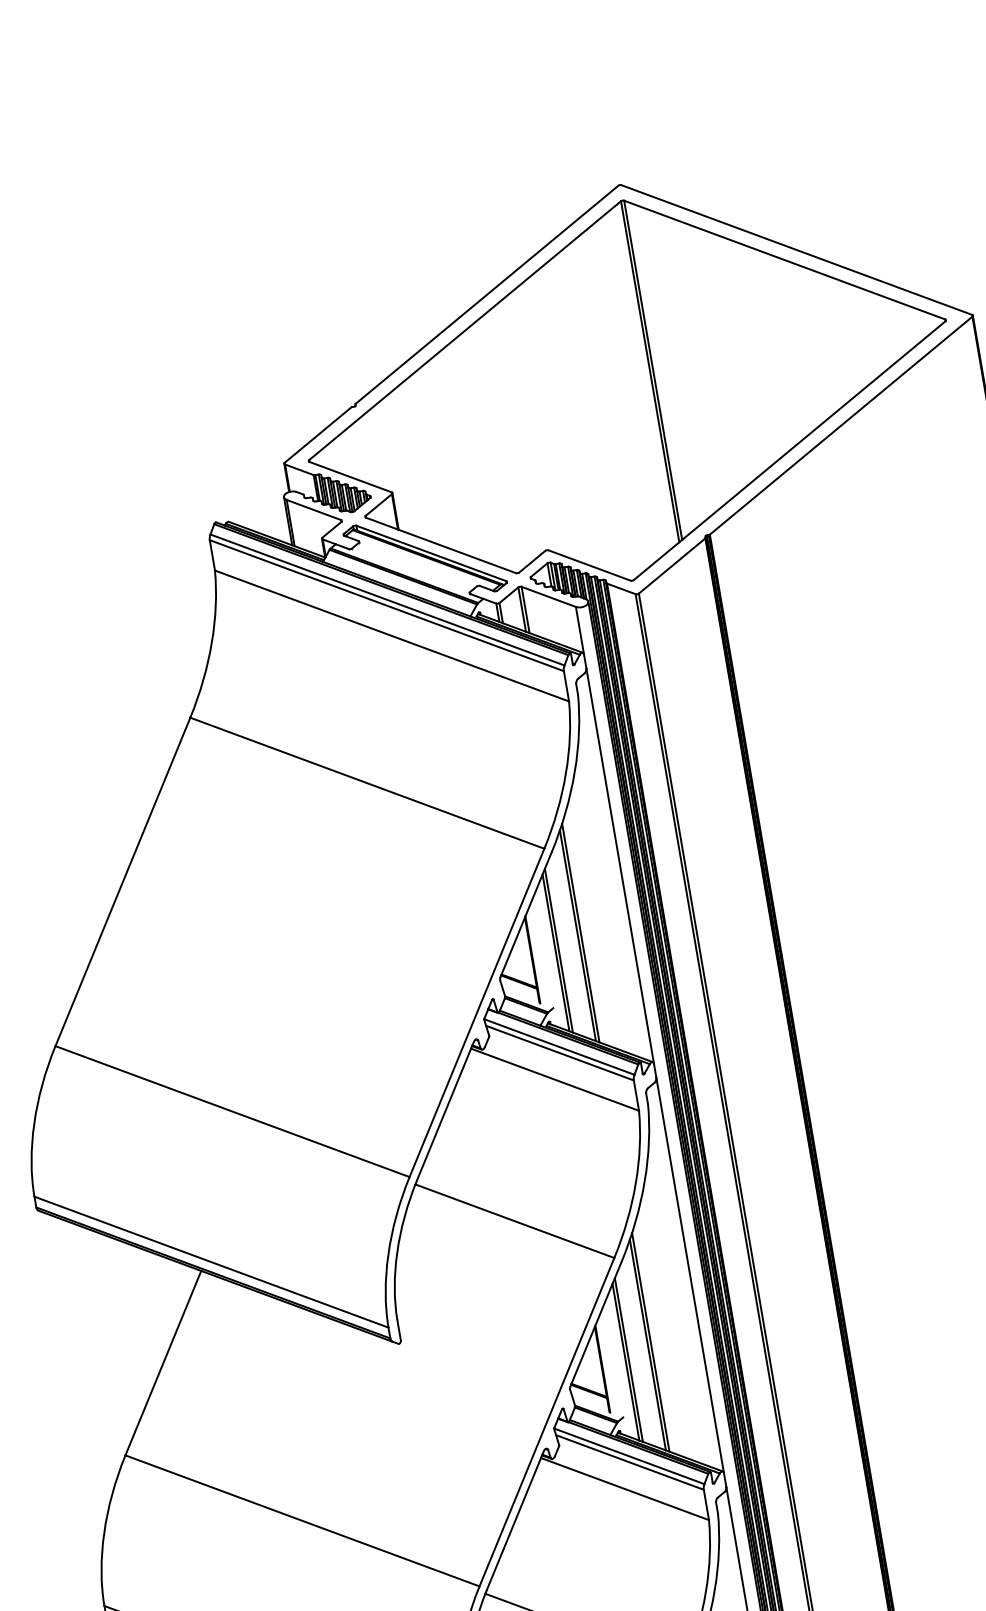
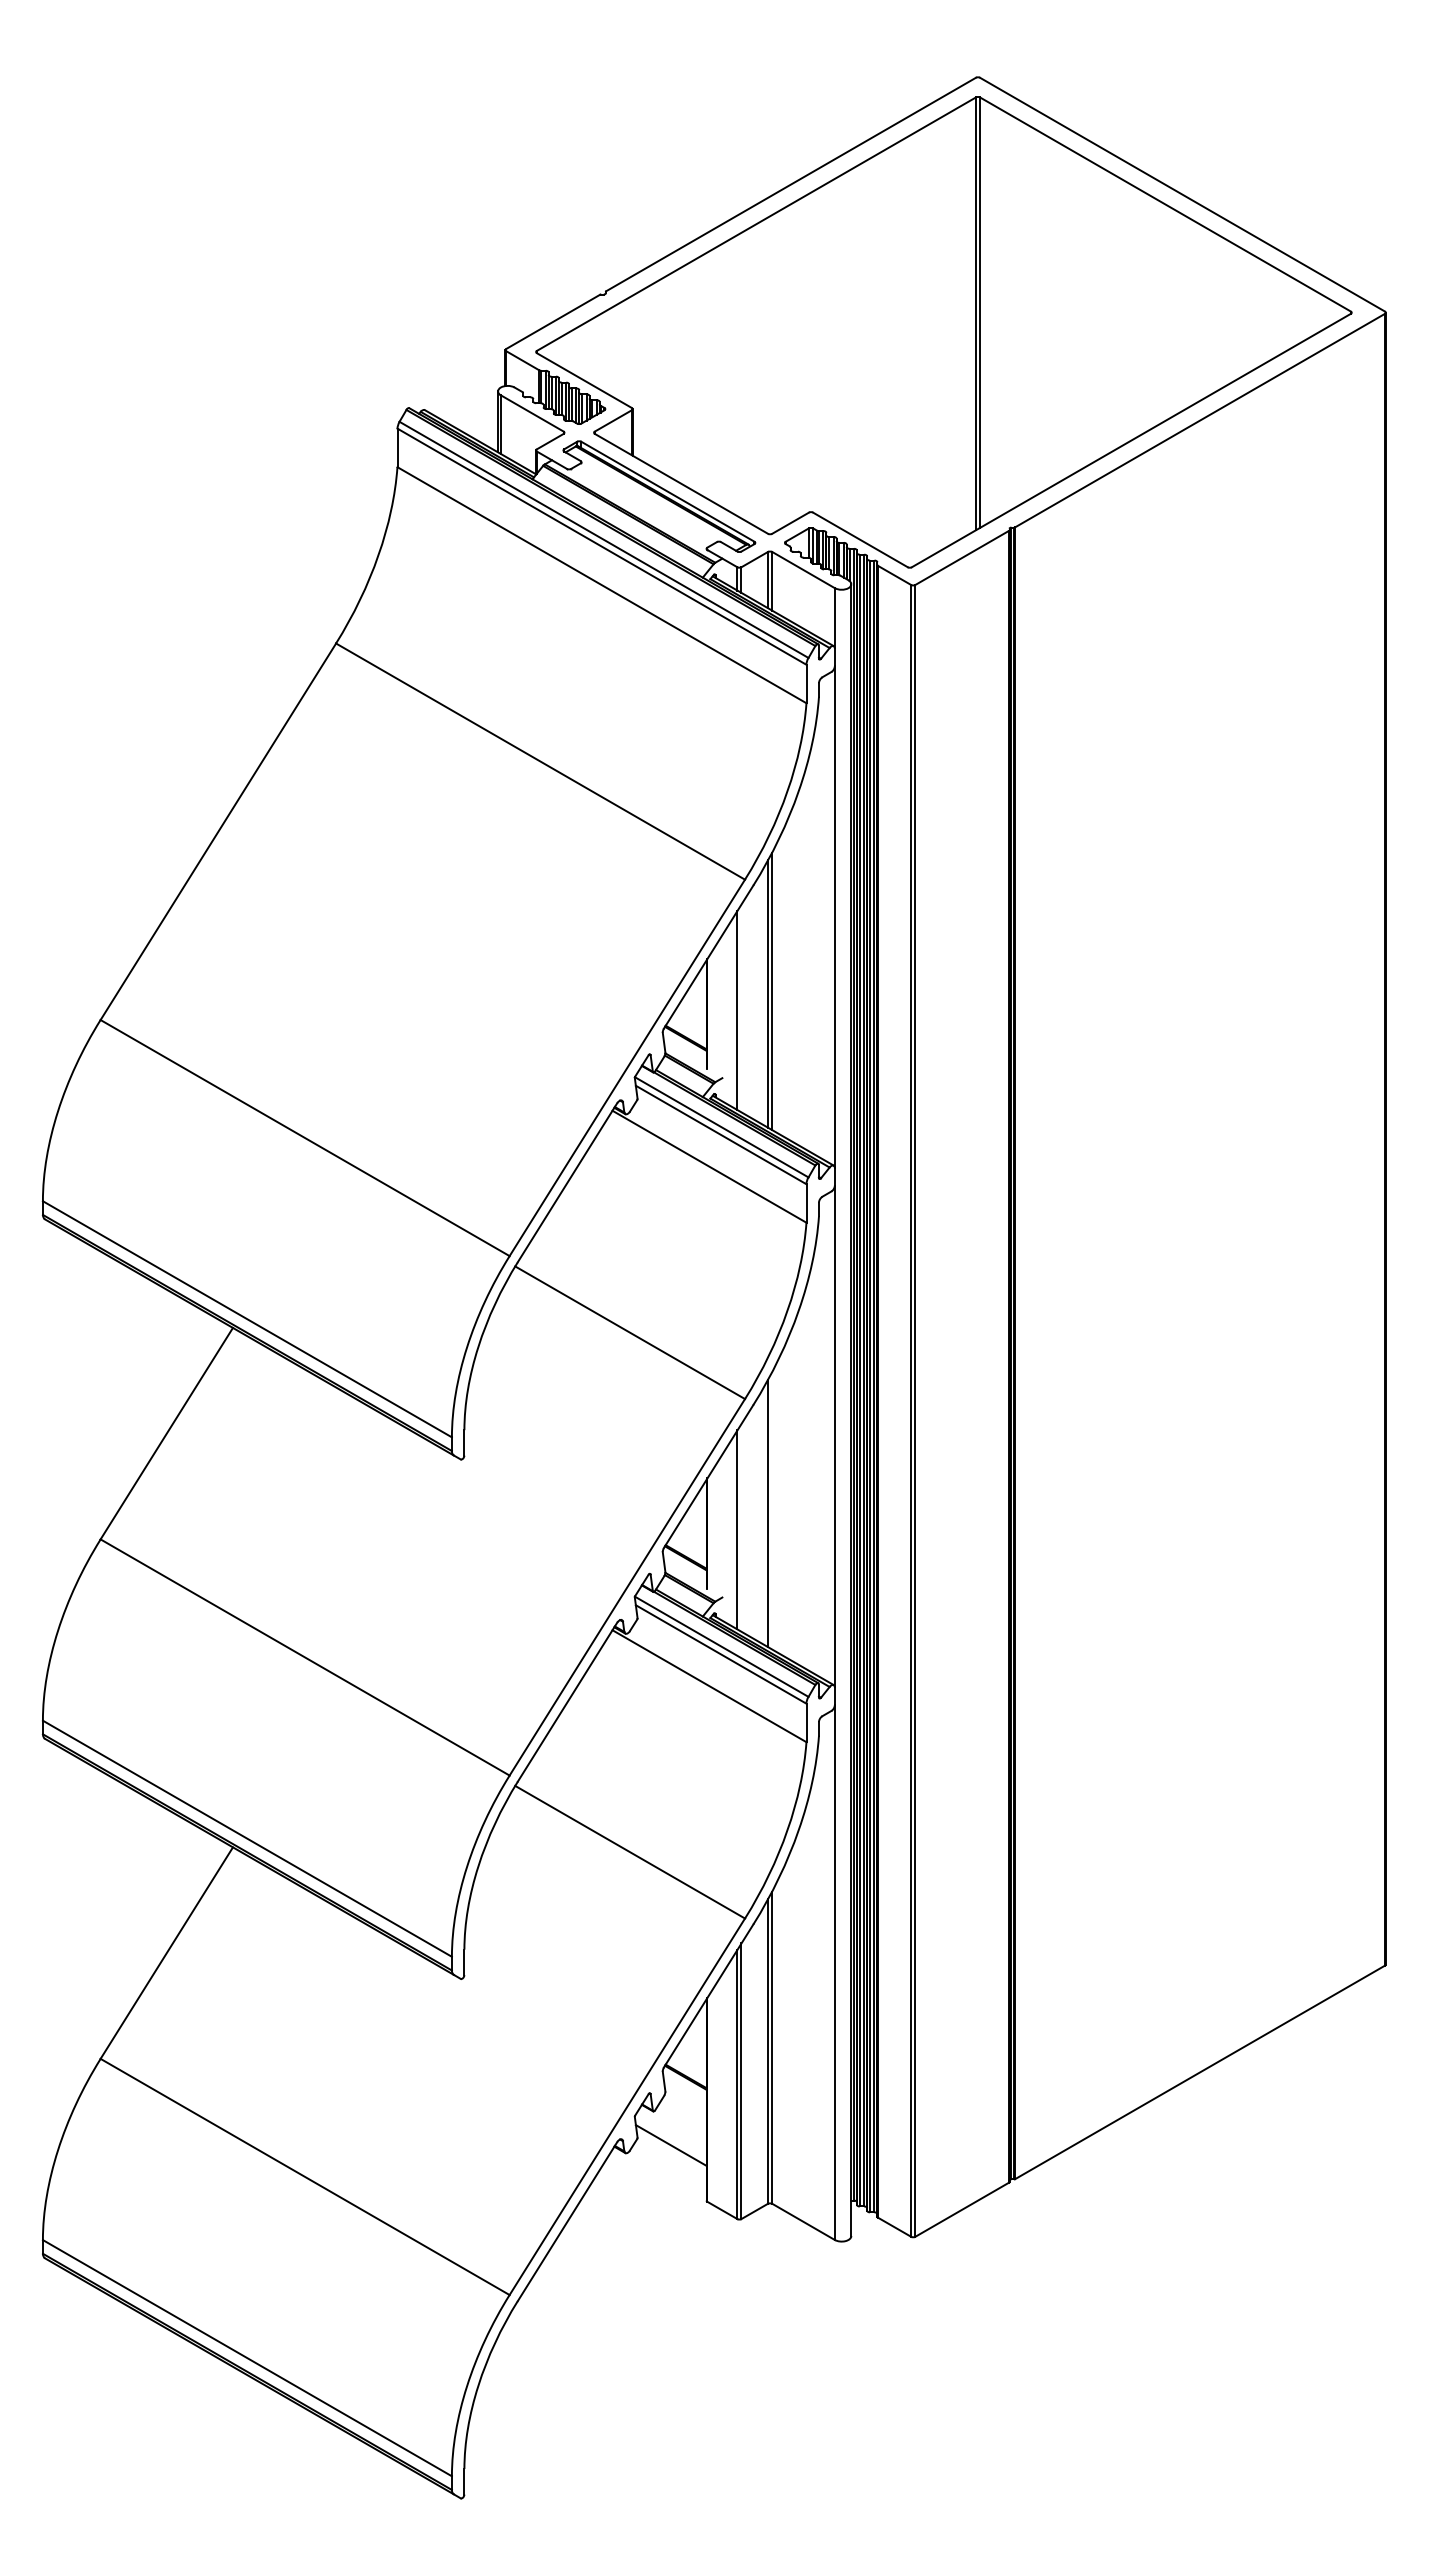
line: (558, 950) -> (741, 1008), removed
line: (650, 1342) -> (772, 1510), removed
line: (628, 1359) -> (741, 1527), removed

